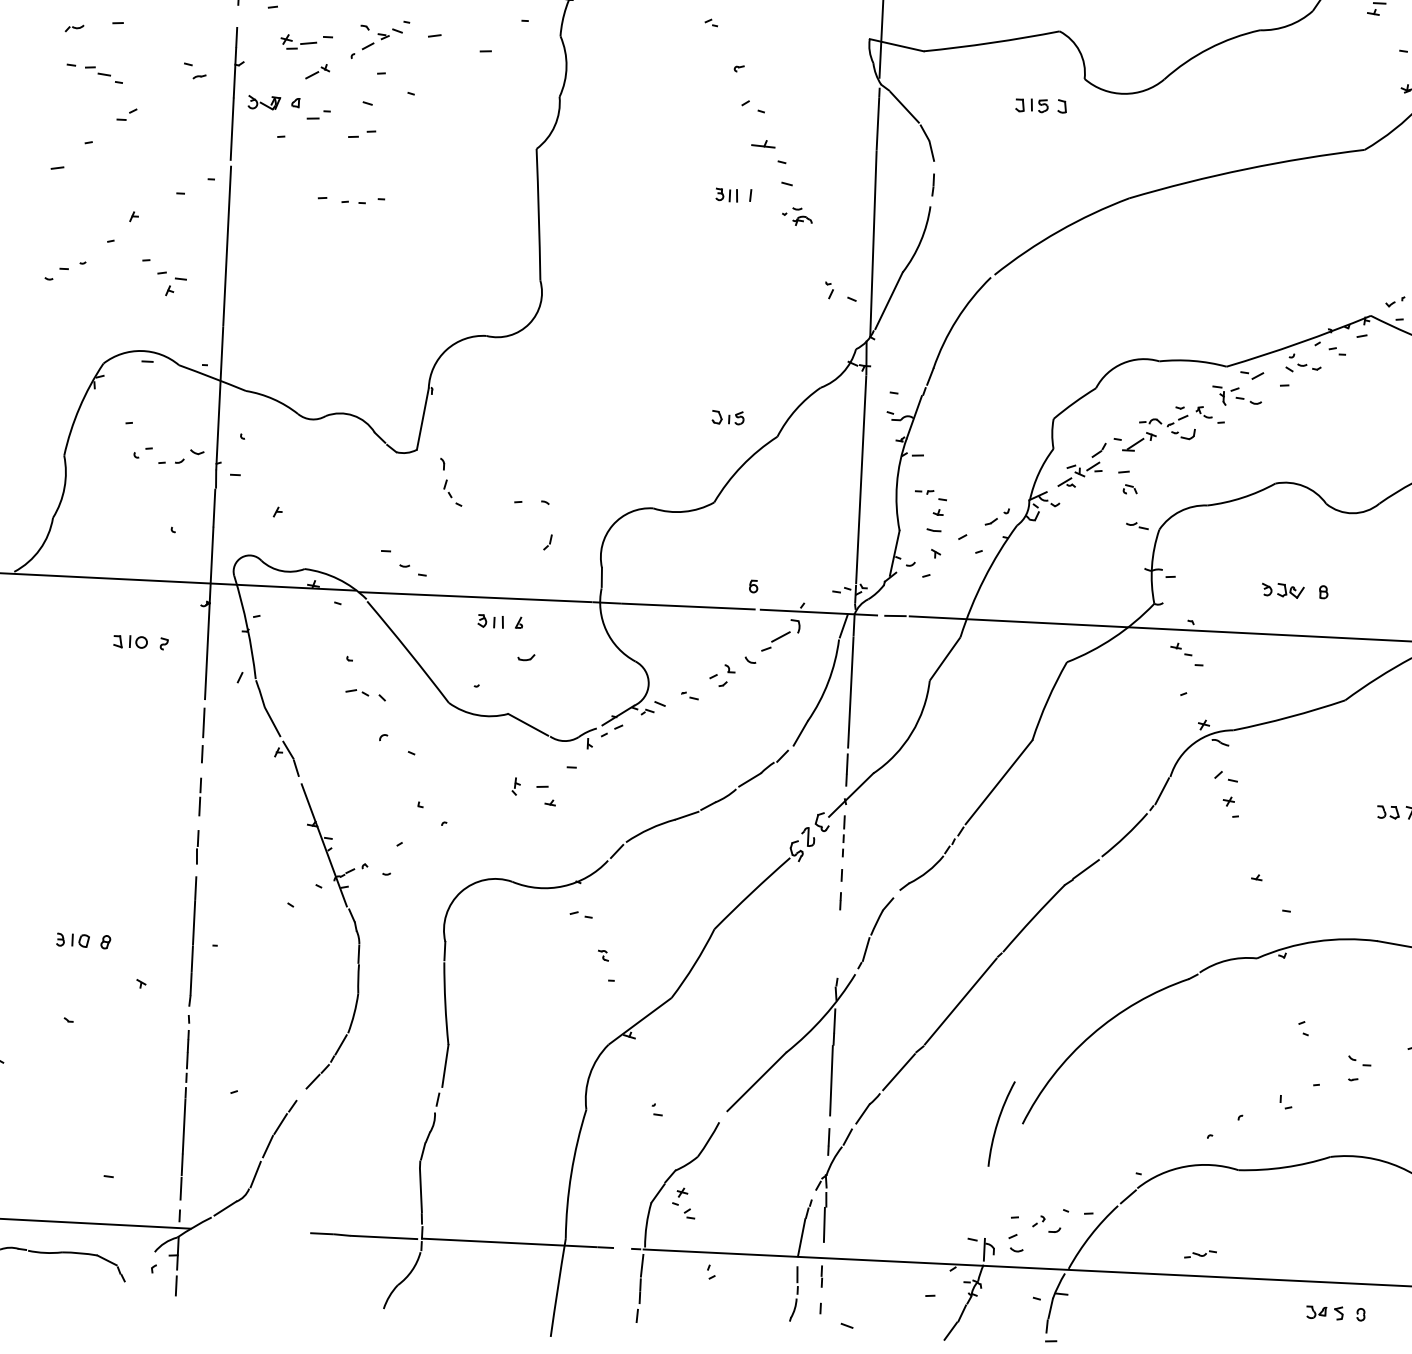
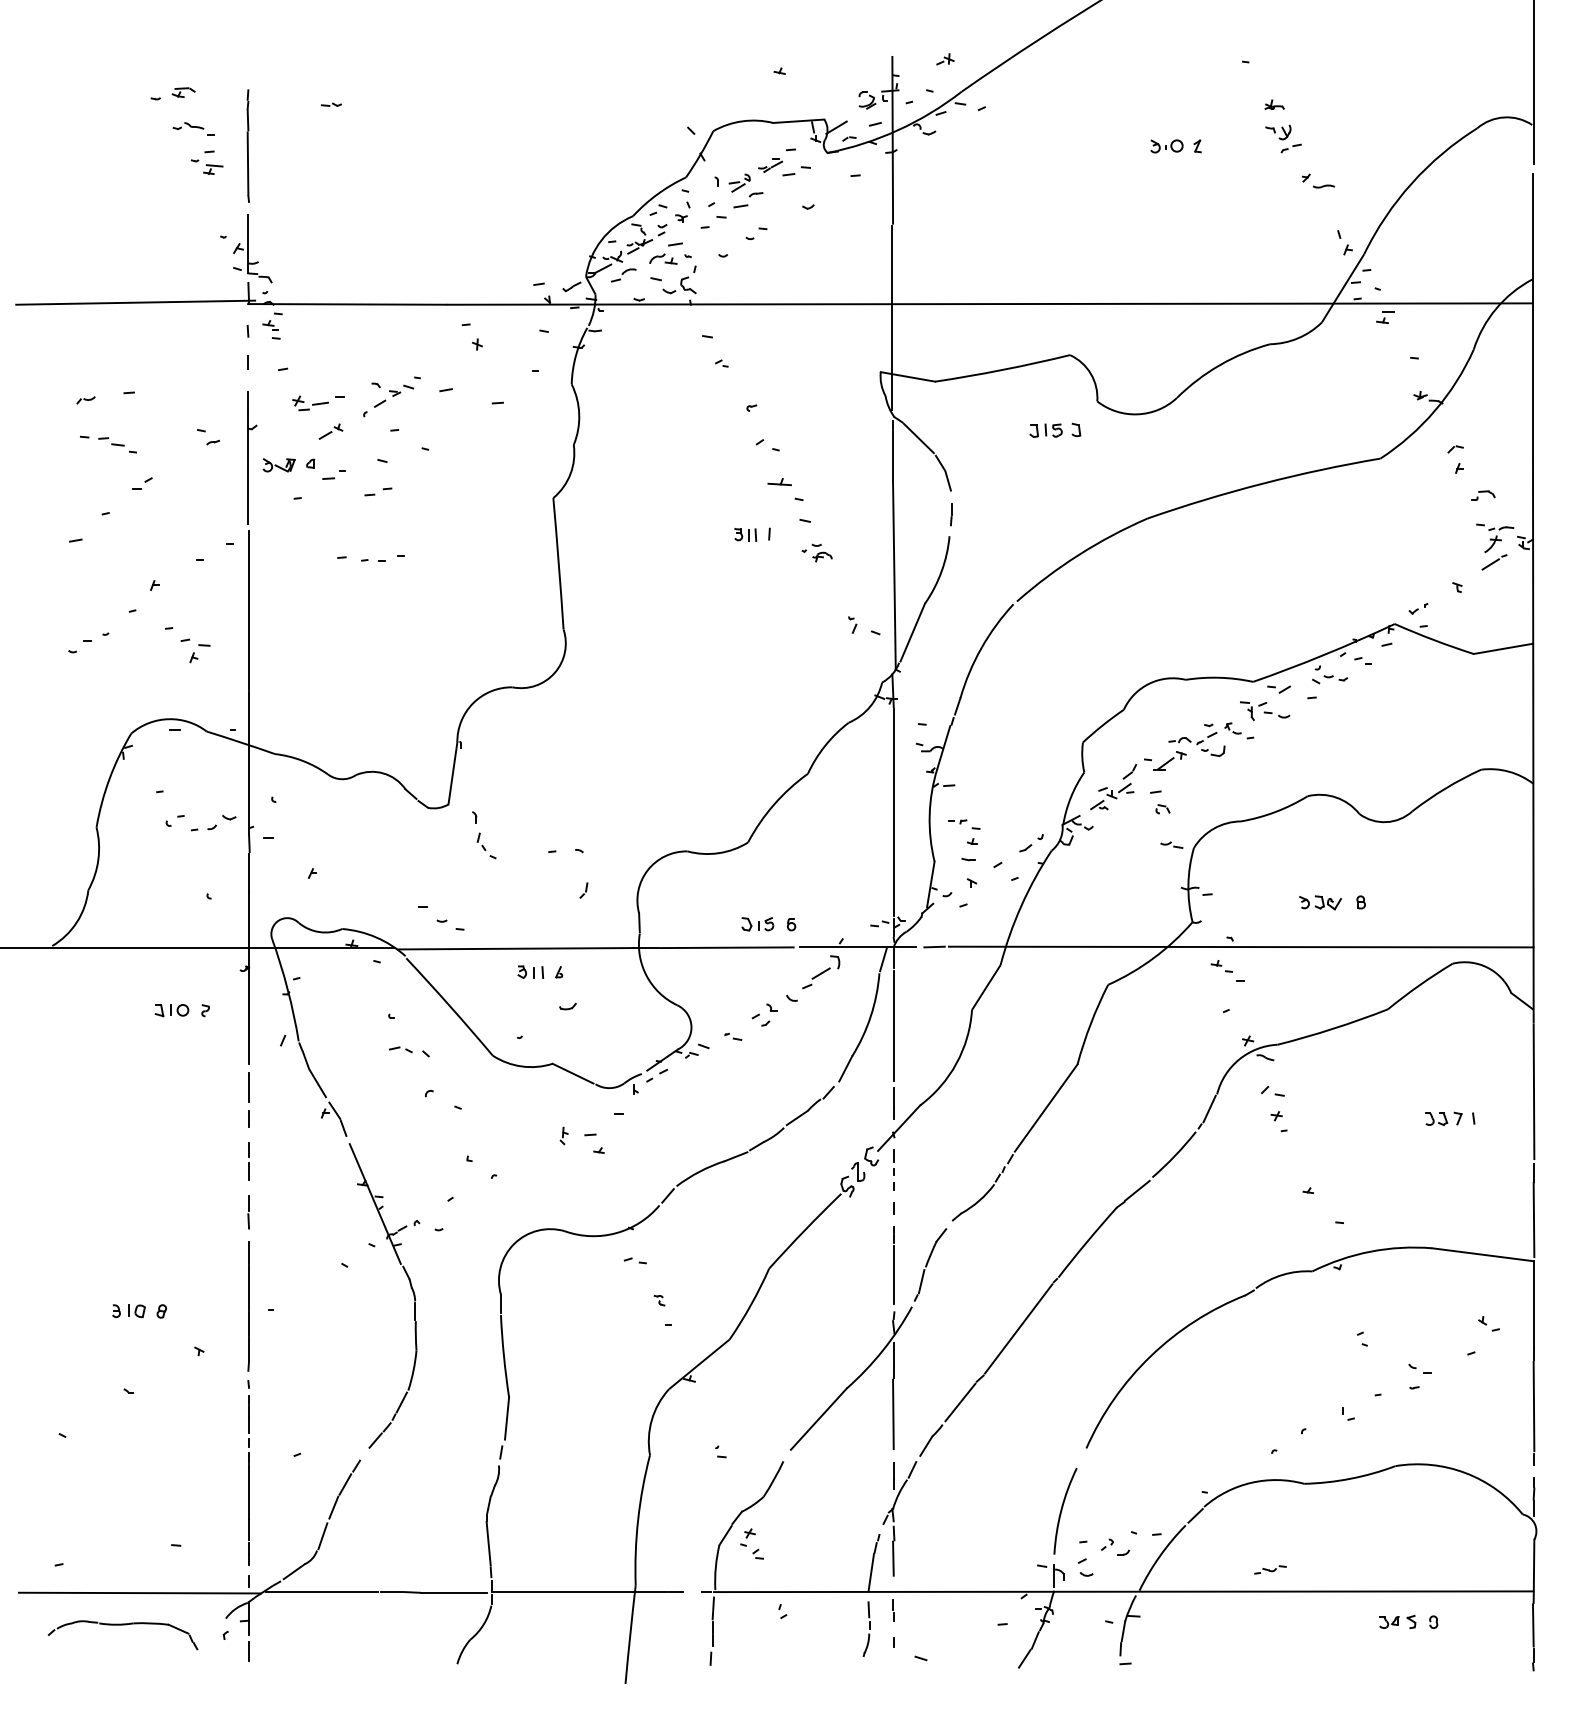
part: (727, 418) -> (757, 924), moved
line: (838, 941) -> (893, 1274), added
arc: (998, 1123) -> (1062, 1510), moved
line: (251, 1230) -> (321, 1592), added

